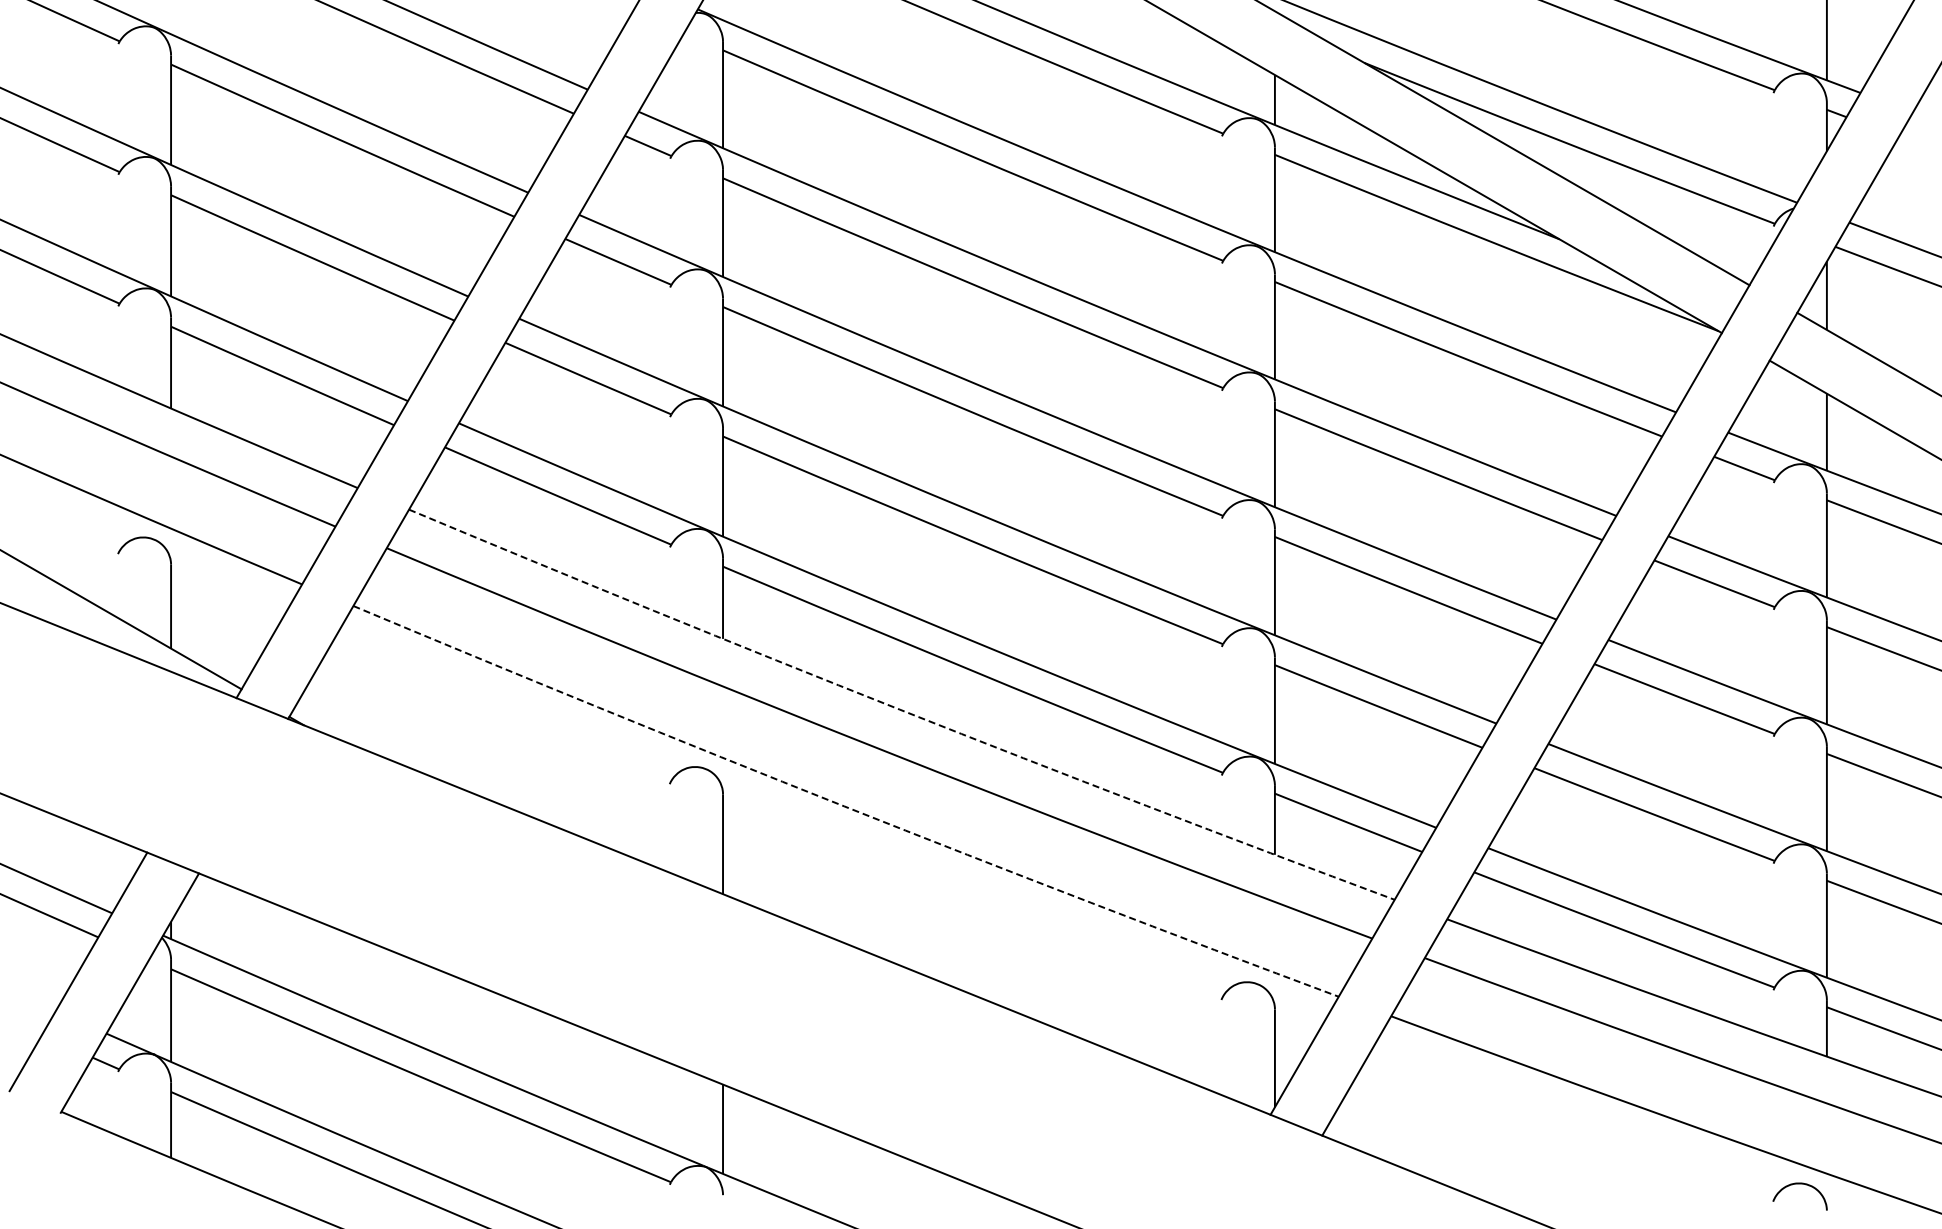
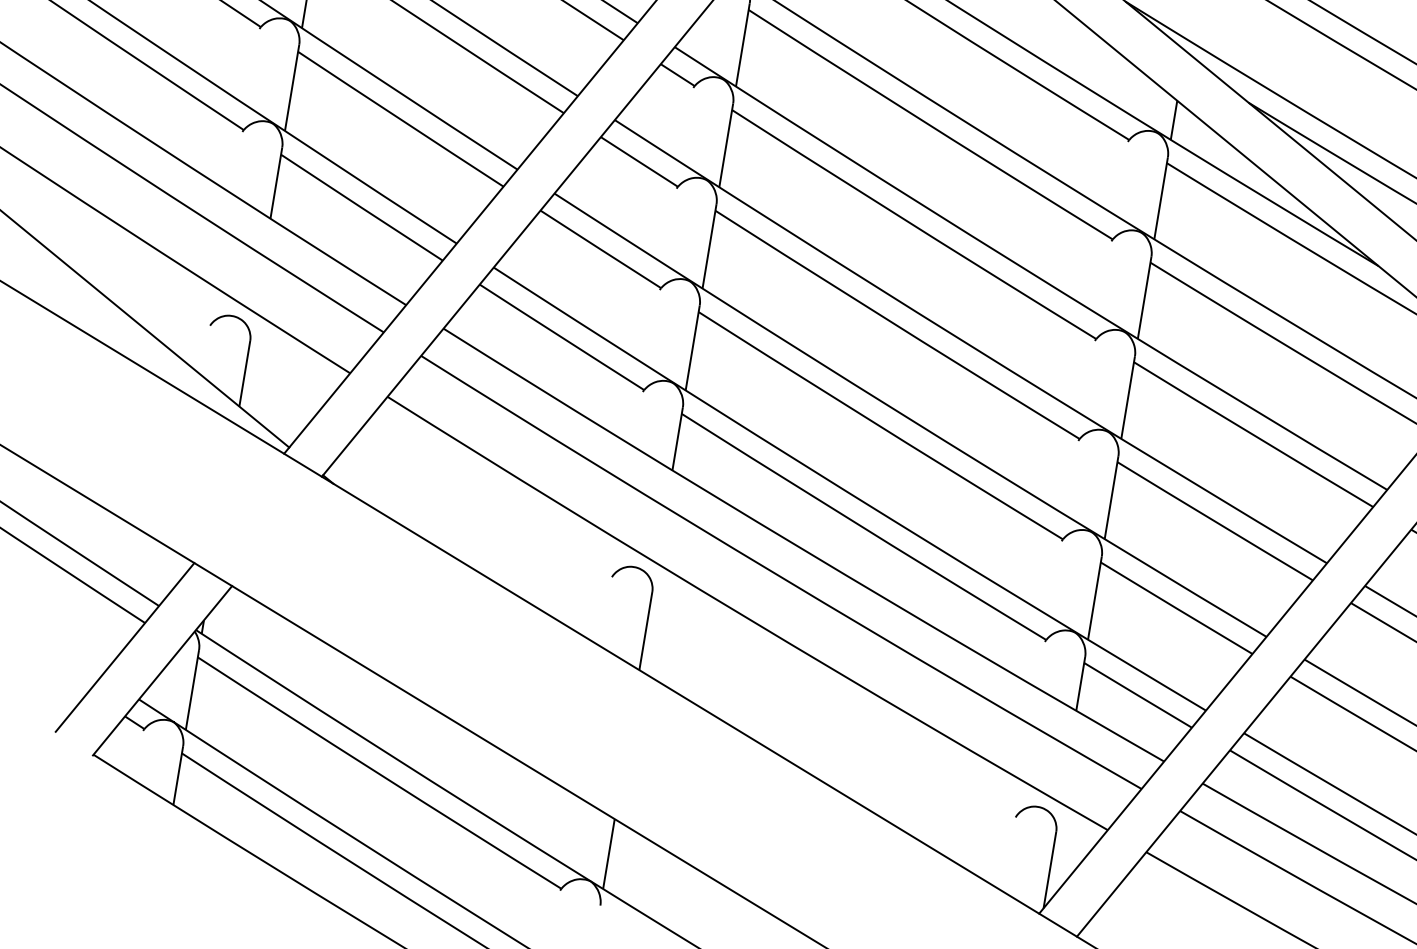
arc: (899, 709) -> (801, 548), dashed -> solid
arc: (844, 806) -> (745, 617), dashed -> solid

